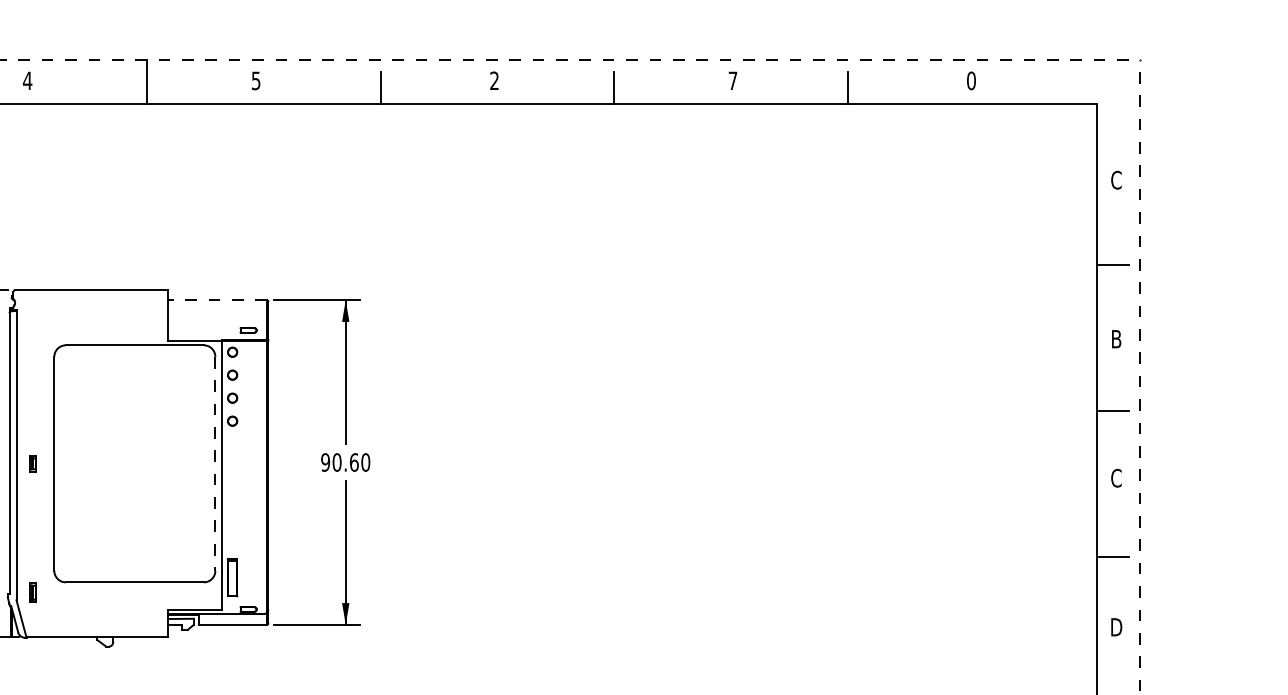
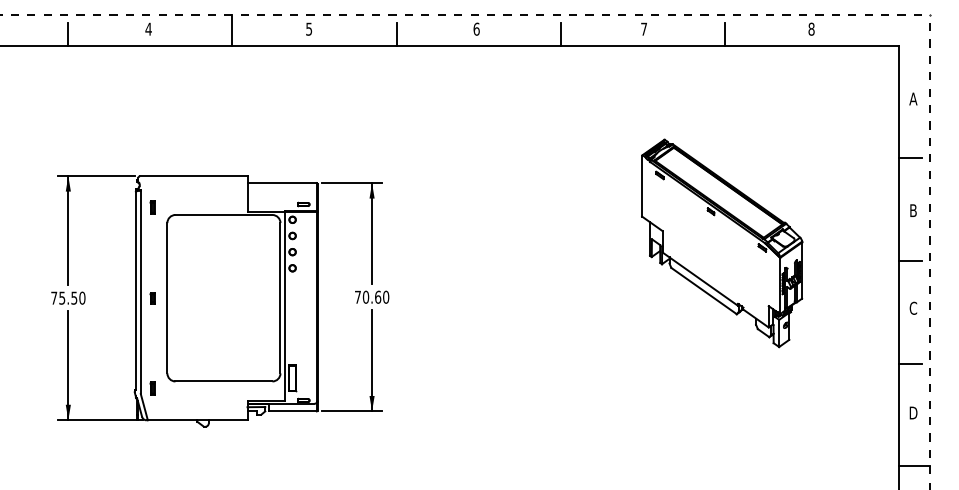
text: (494, 79) -> (476, 28), 2 -> 6
text: (971, 81) -> (811, 29), 0 -> 8
text: (1116, 179) -> (913, 98), C -> A
line: (218, 300) -> (282, 183), dashed -> solid
part: (33, 334) -> (152, 207), added
part: (844, 385) -> (722, 243), added
text: (324, 461) -> (357, 296), 90.60 -> 70.60
line: (215, 464) -> (280, 298), dashed -> solid

